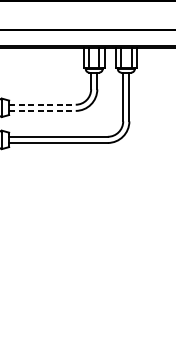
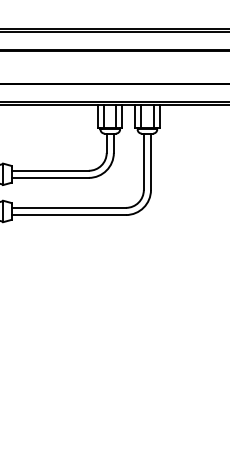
line: (42, 104) -> (50, 170), dashed -> solid
line: (42, 110) -> (50, 177), dashed -> solid

